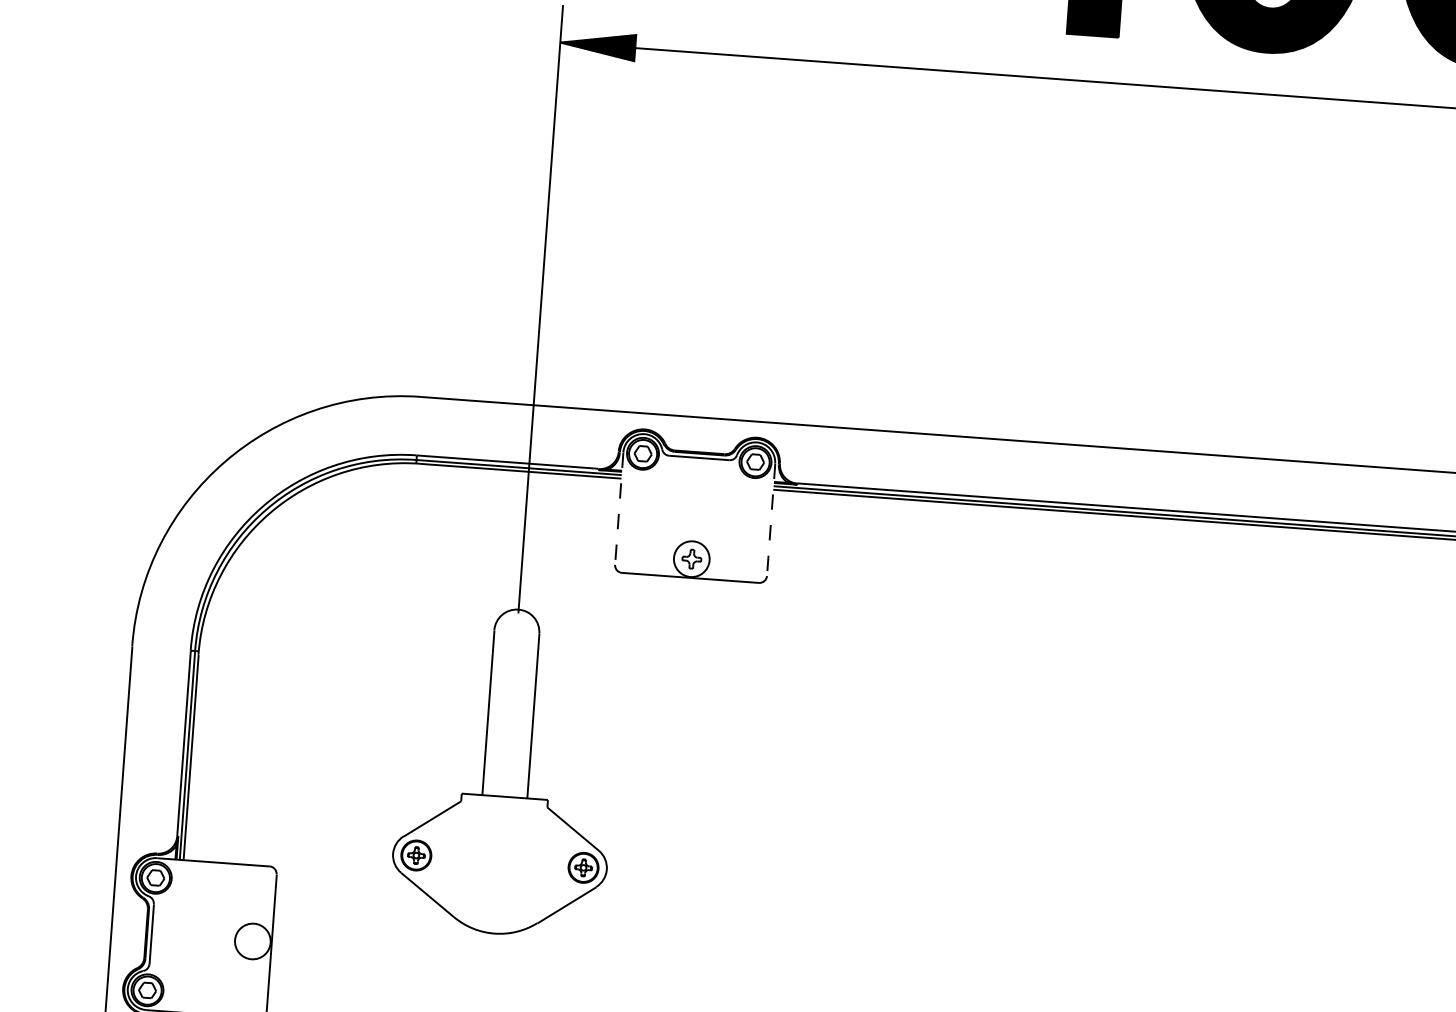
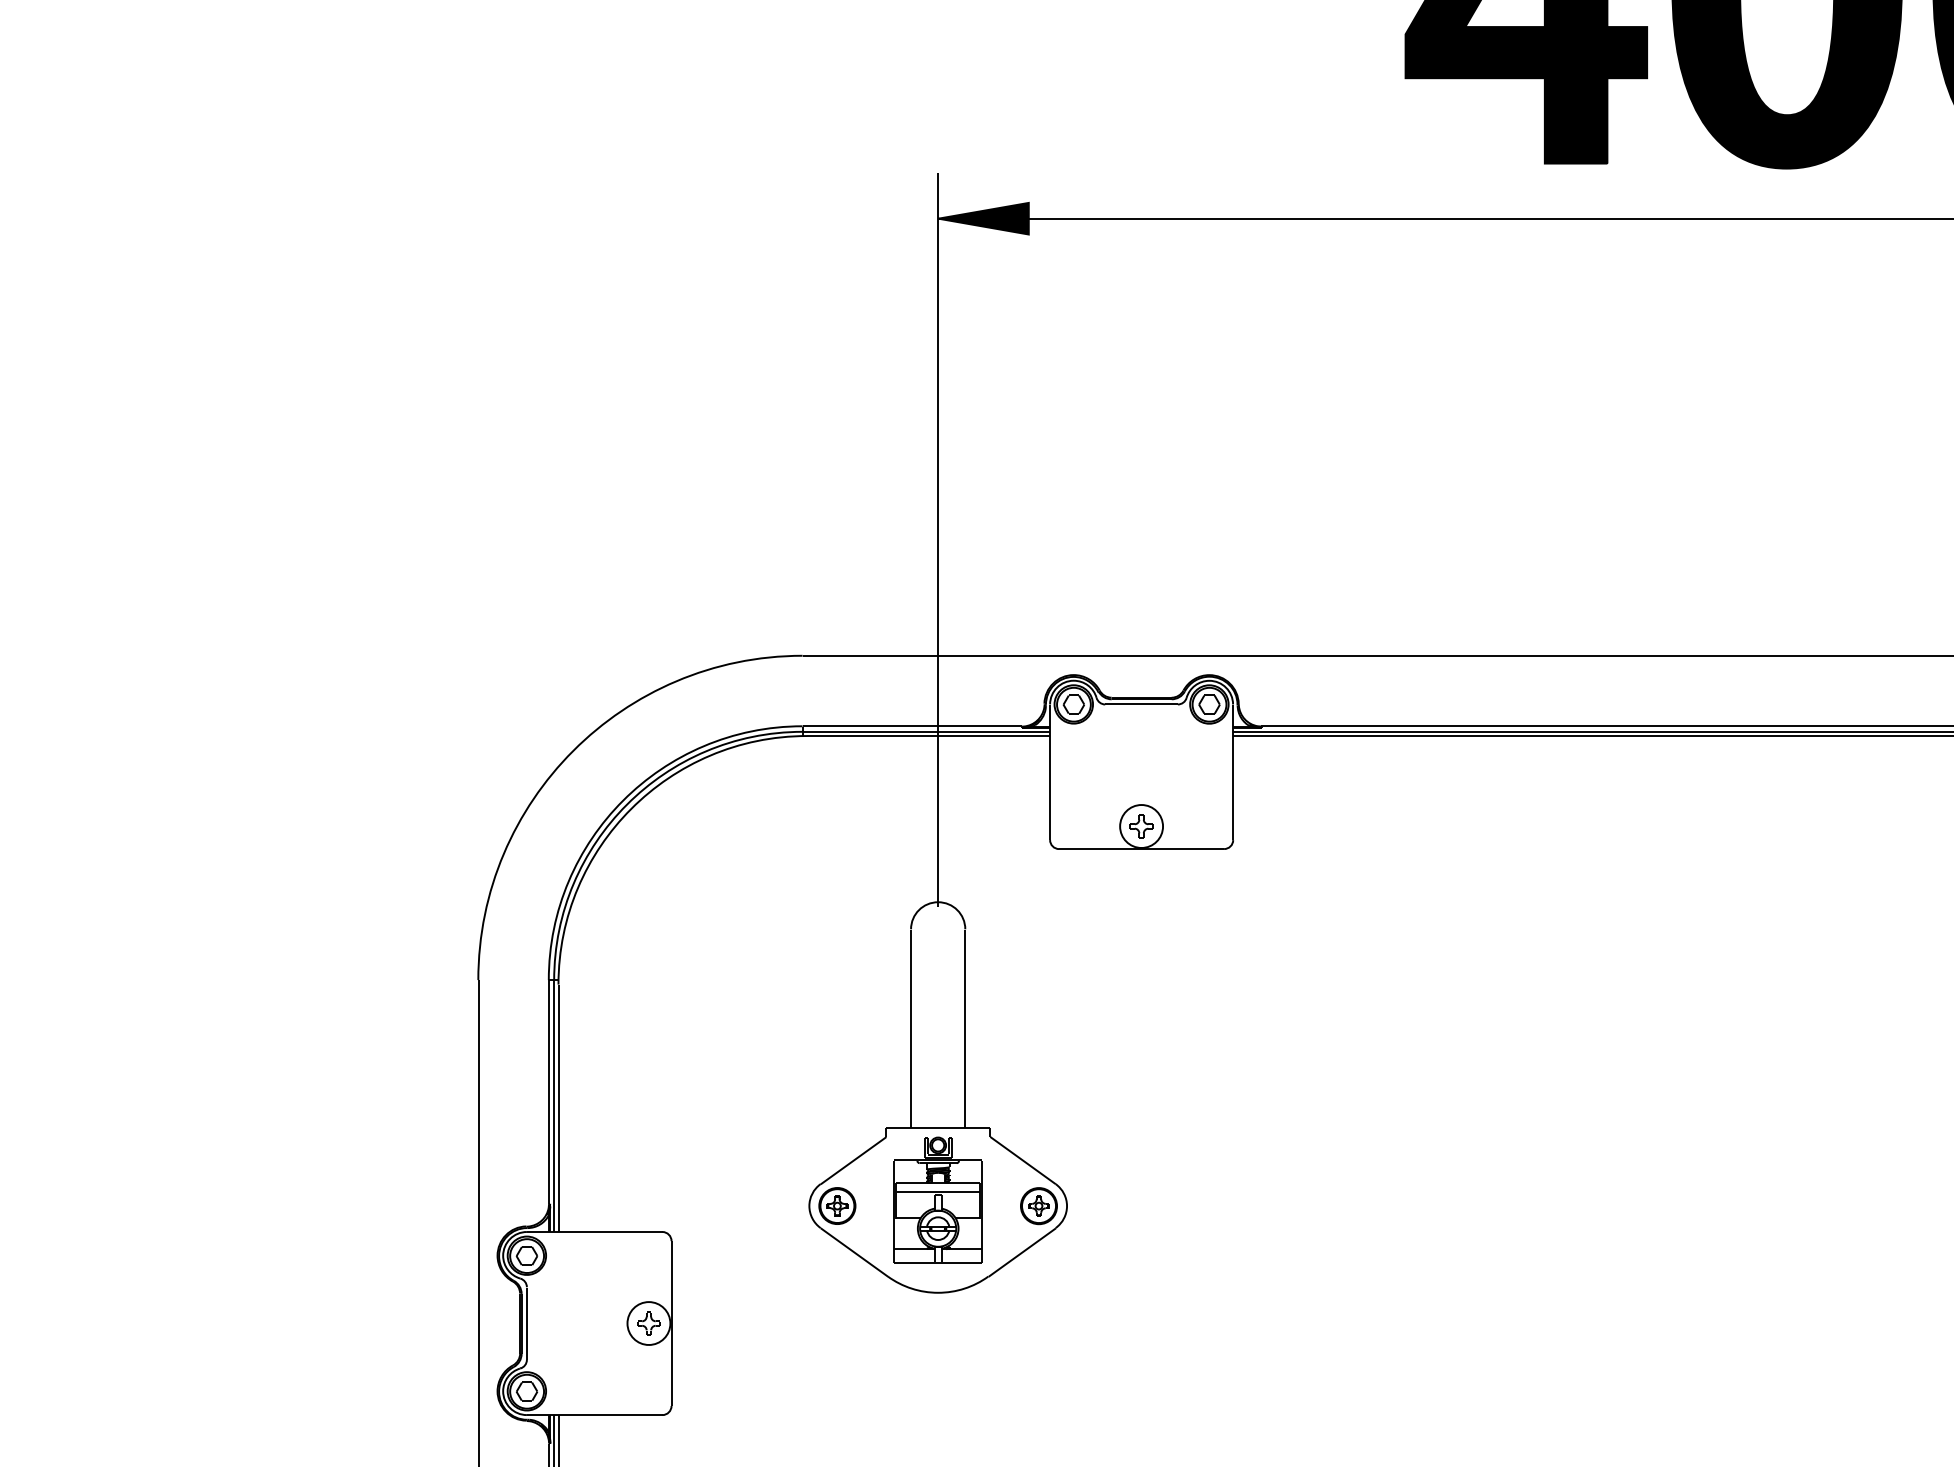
line: (619, 508) -> (1050, 772), dashed -> solid
line: (771, 519) -> (1233, 772), dashed -> solid
part: (499, 856) -> (937, 1199), added
part: (252, 941) -> (648, 1323), added

